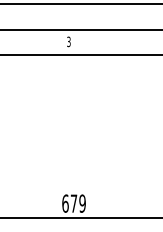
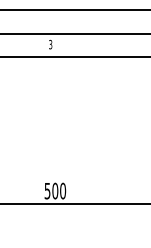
text: (73, 202) -> (54, 190), 679 -> 500

